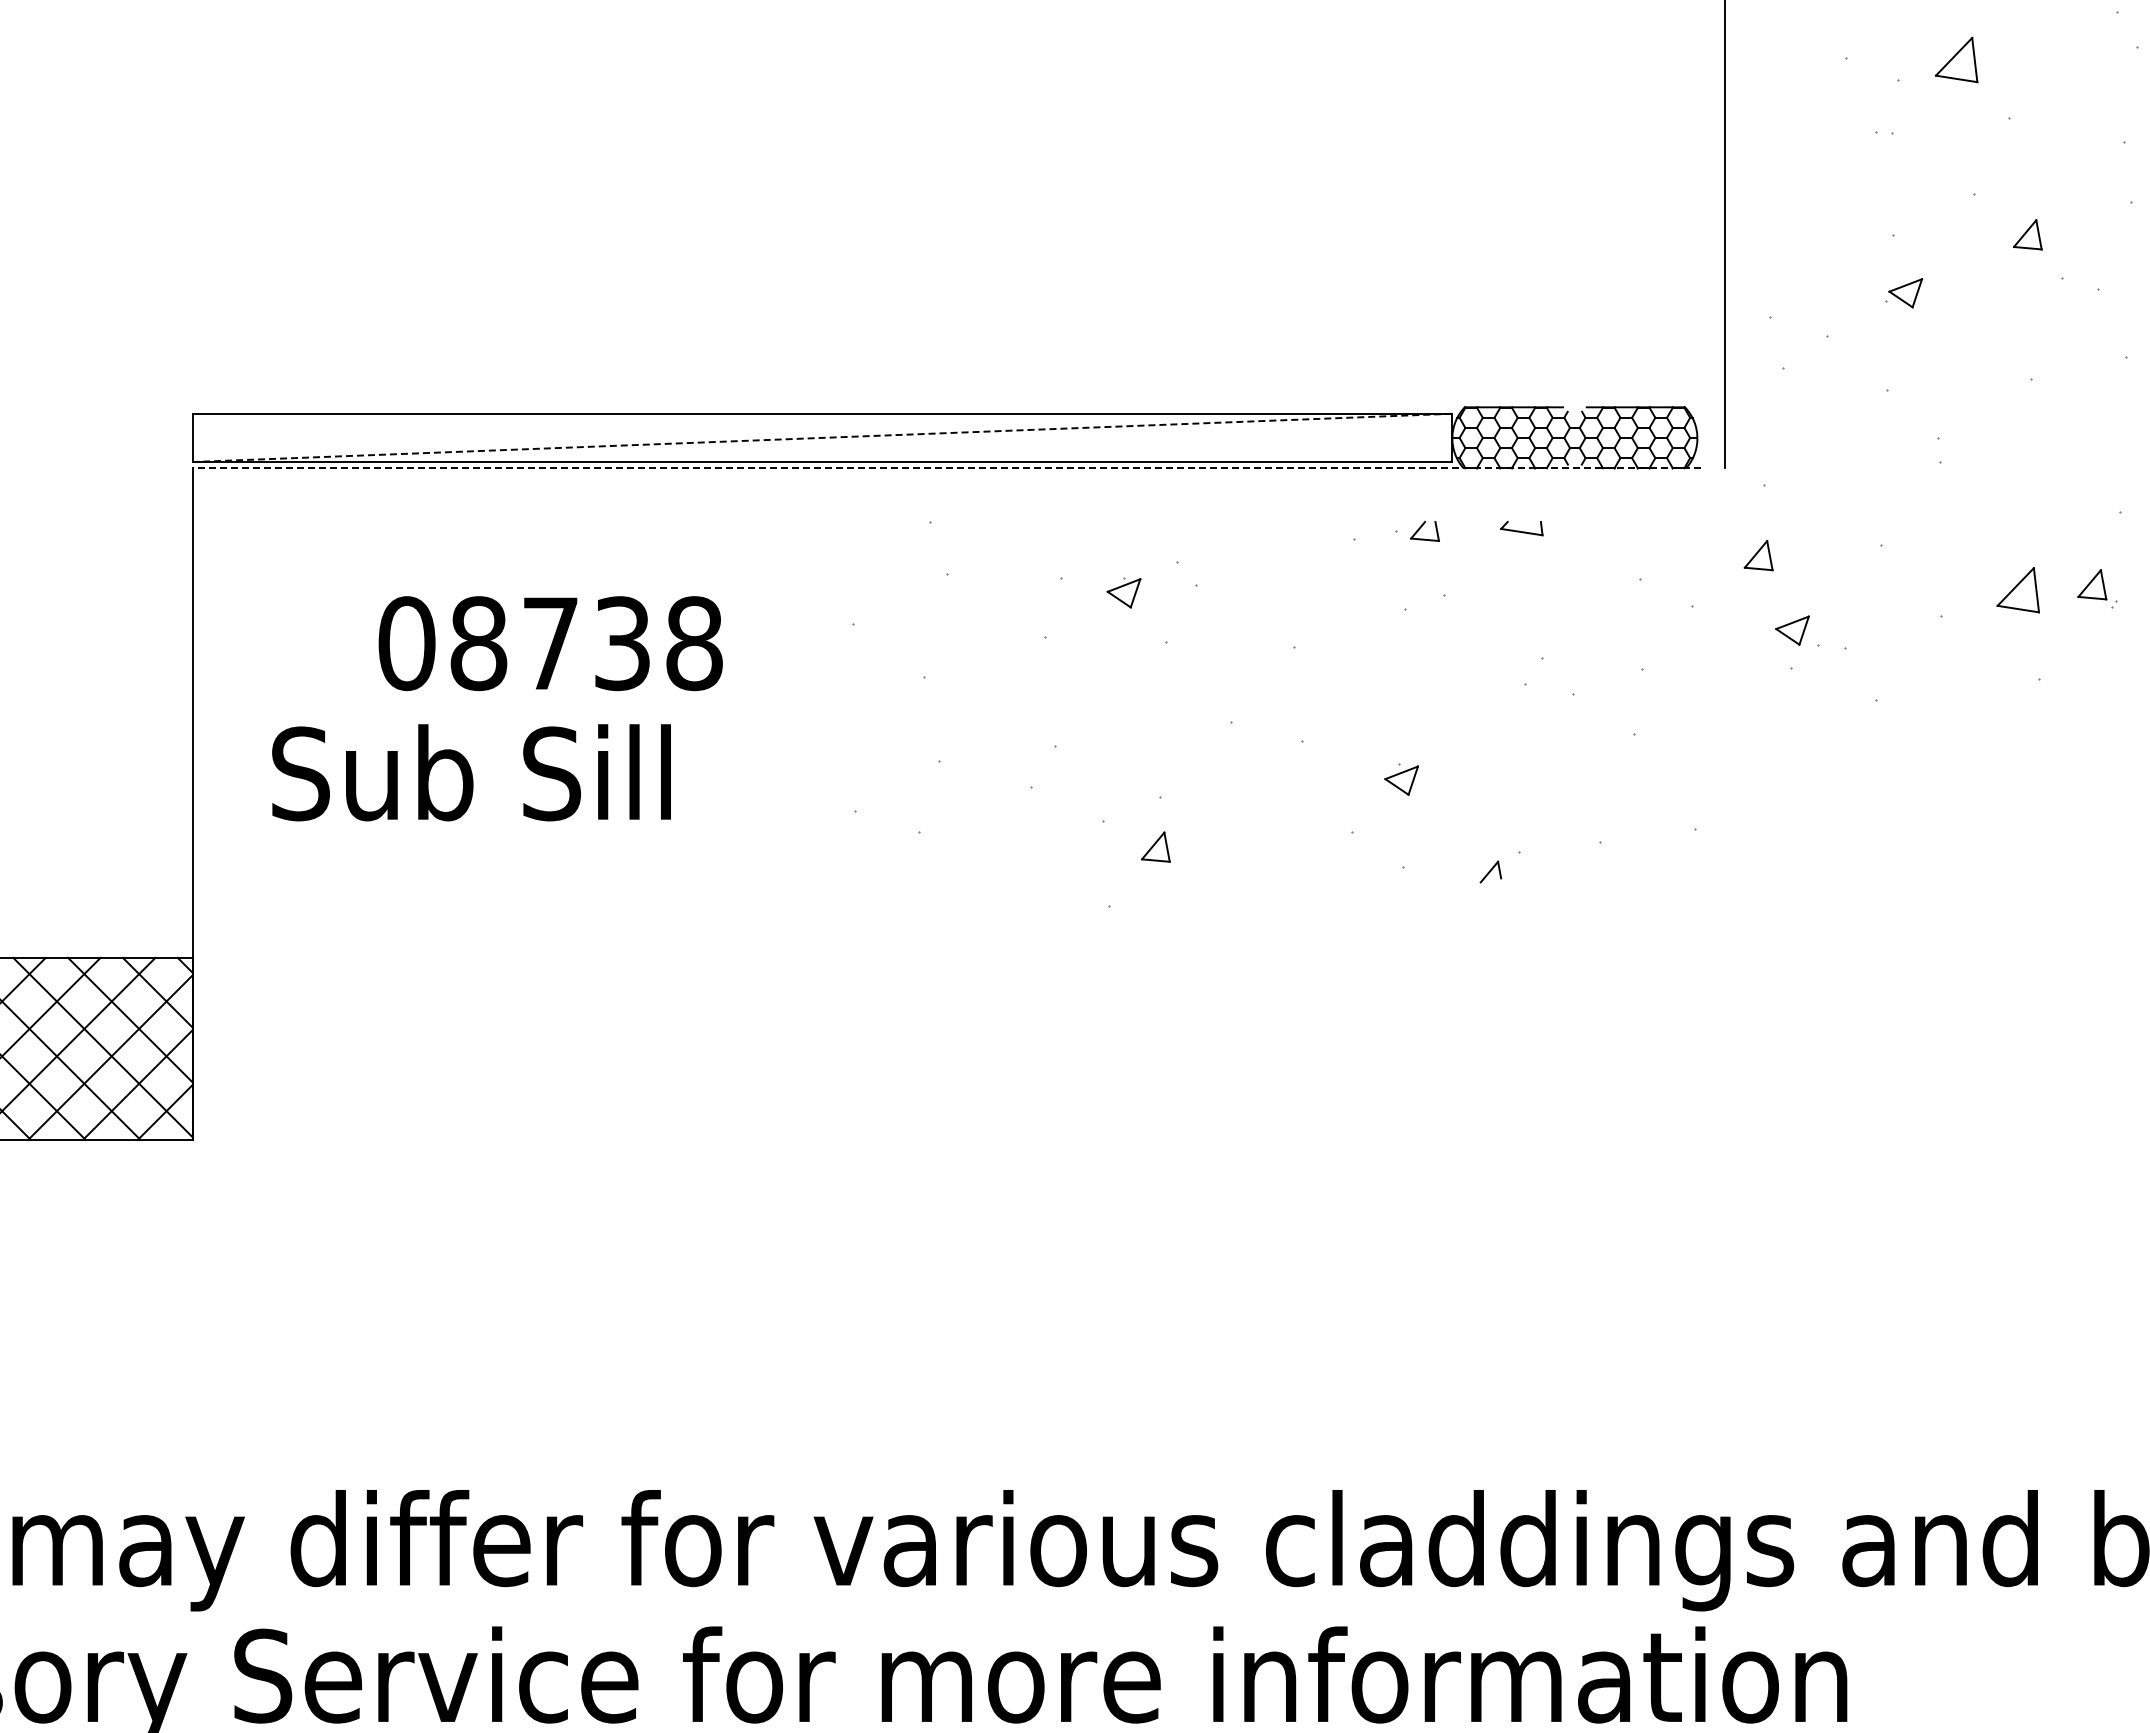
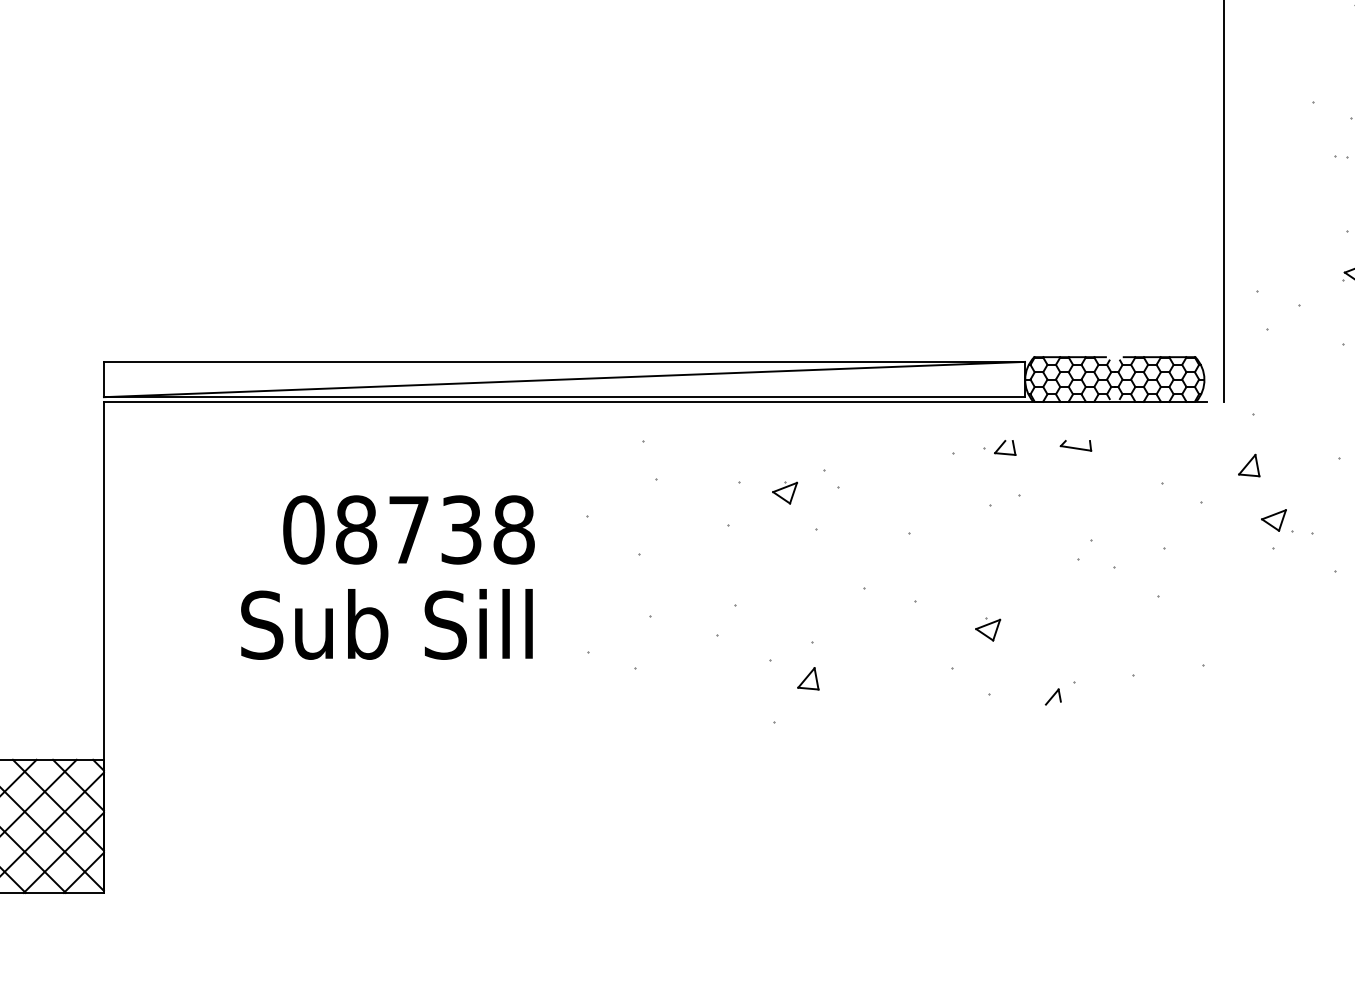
line: (821, 437) -> (563, 379), dashed -> solid
line: (946, 468) -> (655, 401), dashed -> solid
text: (550, 643) -> (408, 529), moved
text: (471, 772) -> (386, 624), moved

